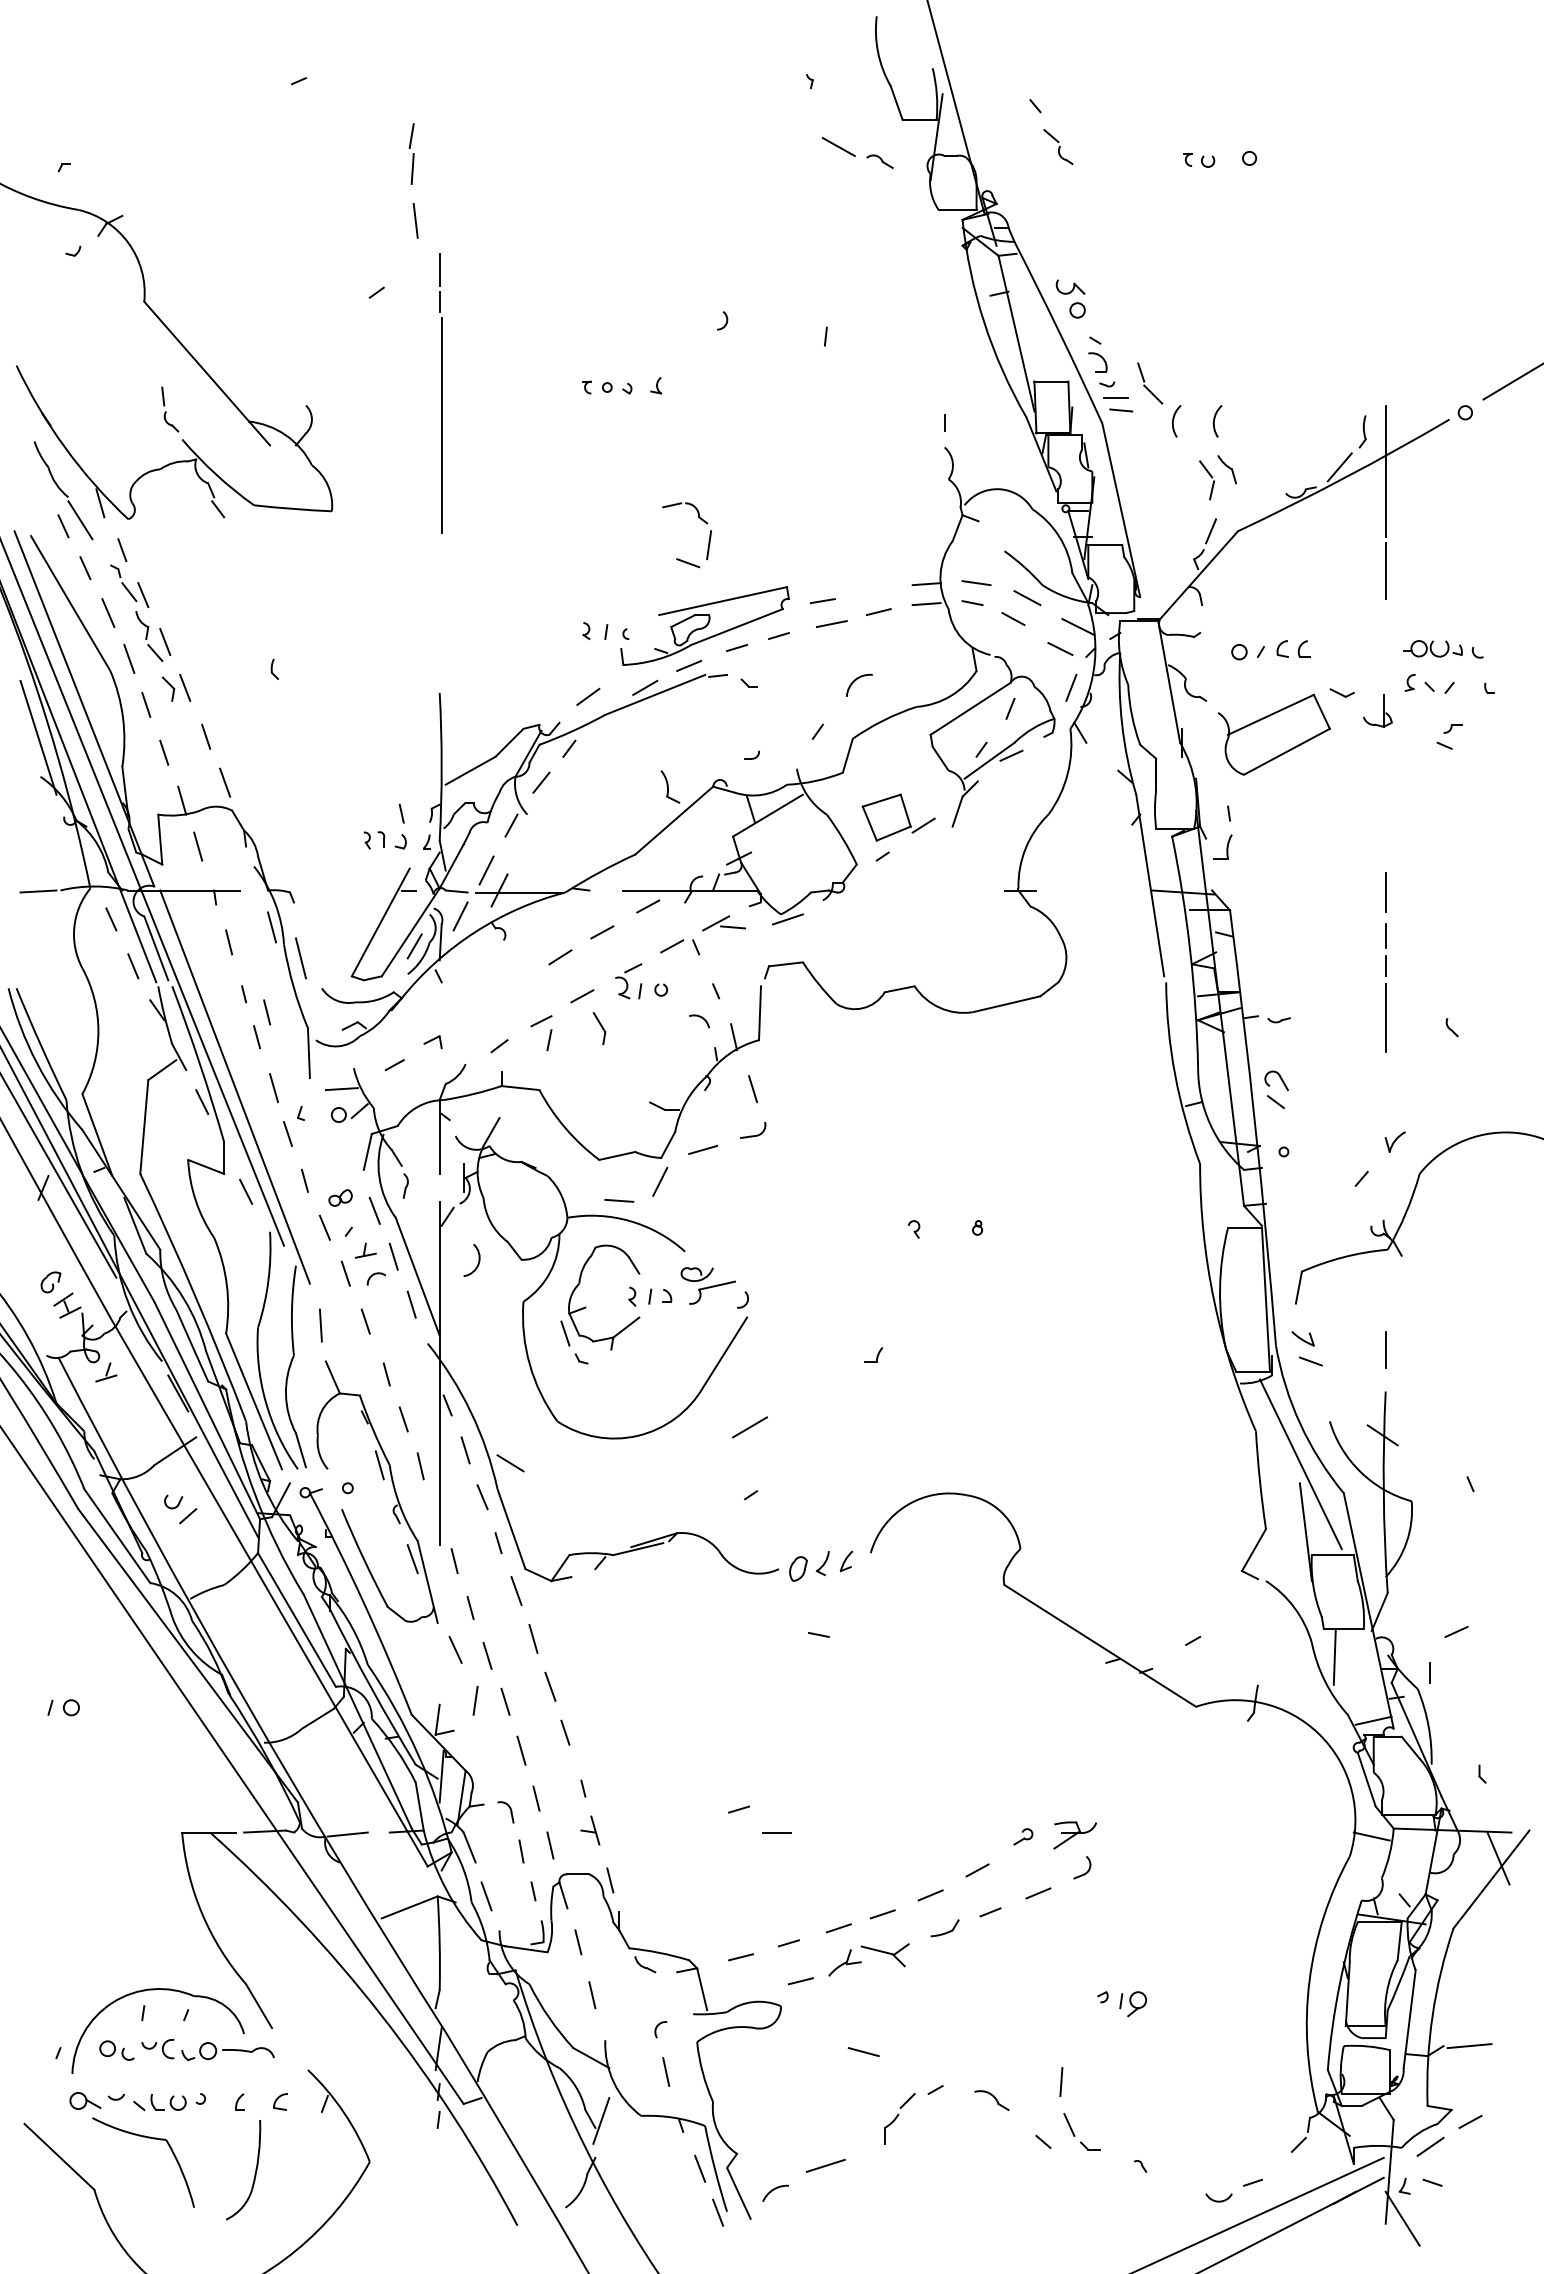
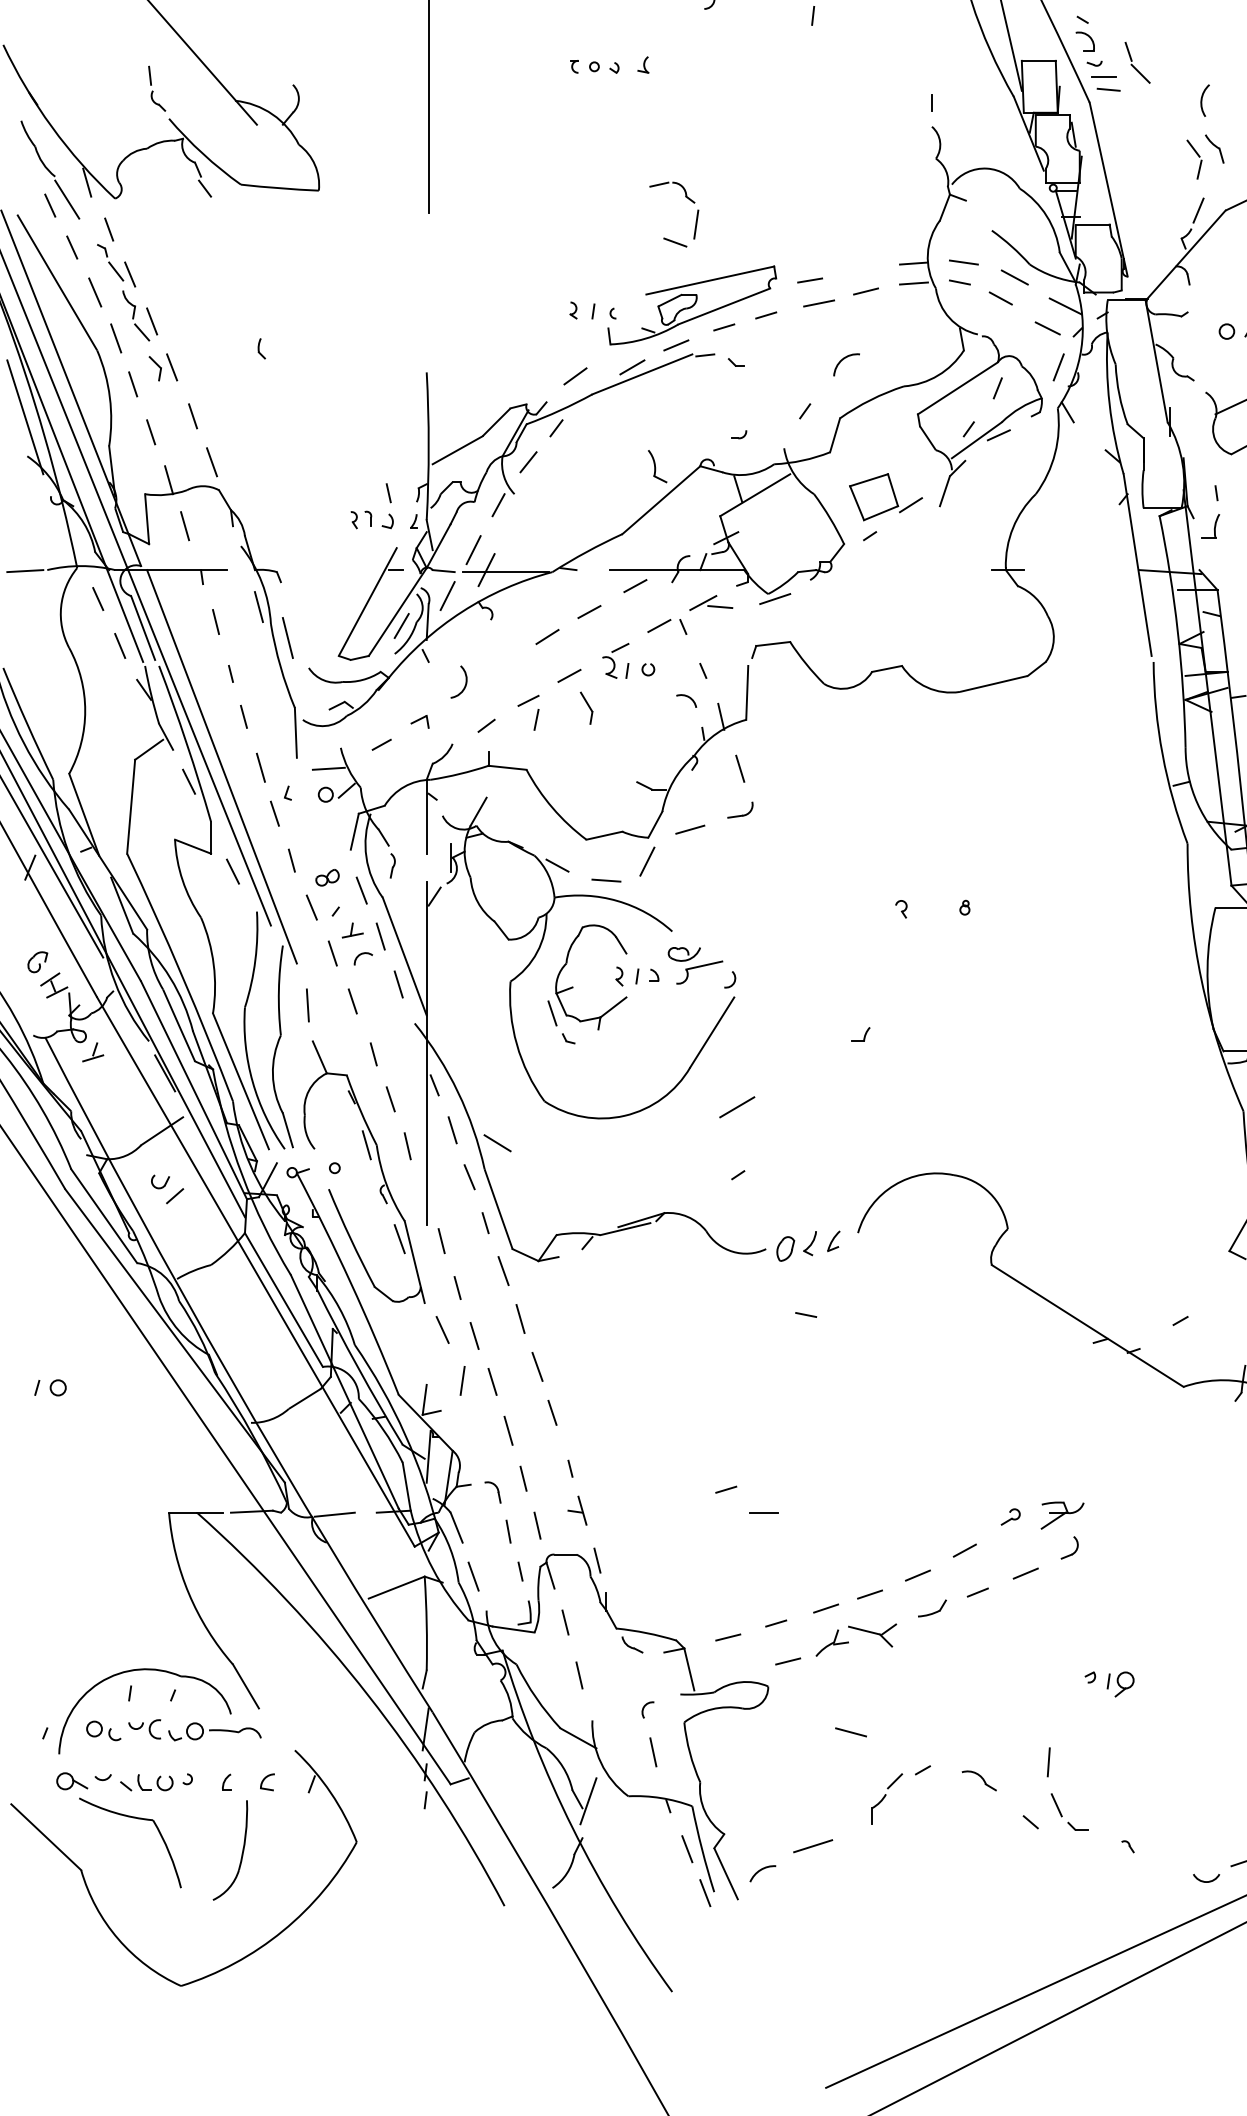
arc: (1174, 419) -> (1161, 98), removed
line: (267, 1012) -> (254, 692), removed
line: (570, 1185) -> (557, 865), added
arc: (478, 1259) -> (465, 681), moved

